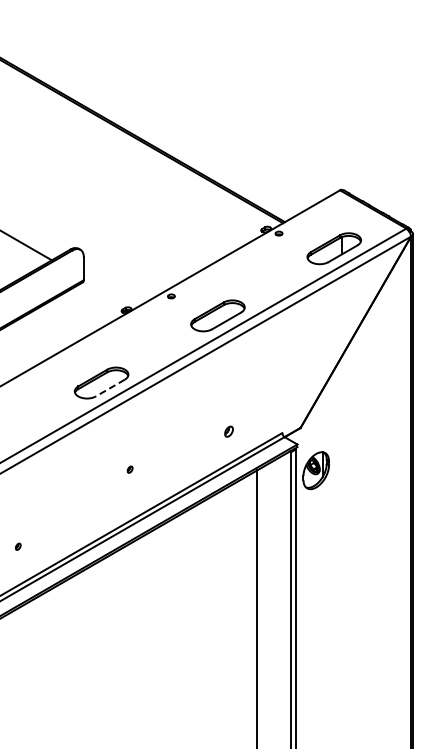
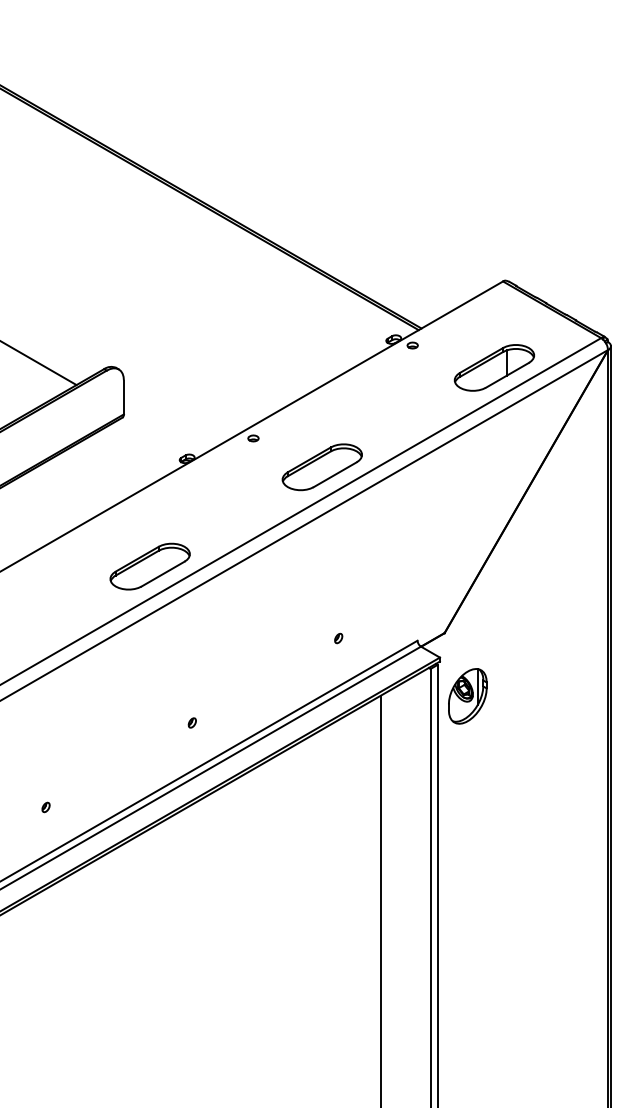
line: (110, 388) -> (163, 574), dashed -> solid
part: (228, 431) -> (337, 638), size x0.62
part: (129, 469) -> (191, 722), moved
part: (18, 546) -> (46, 807), moved

